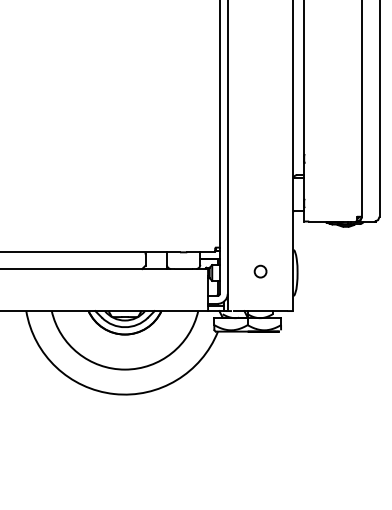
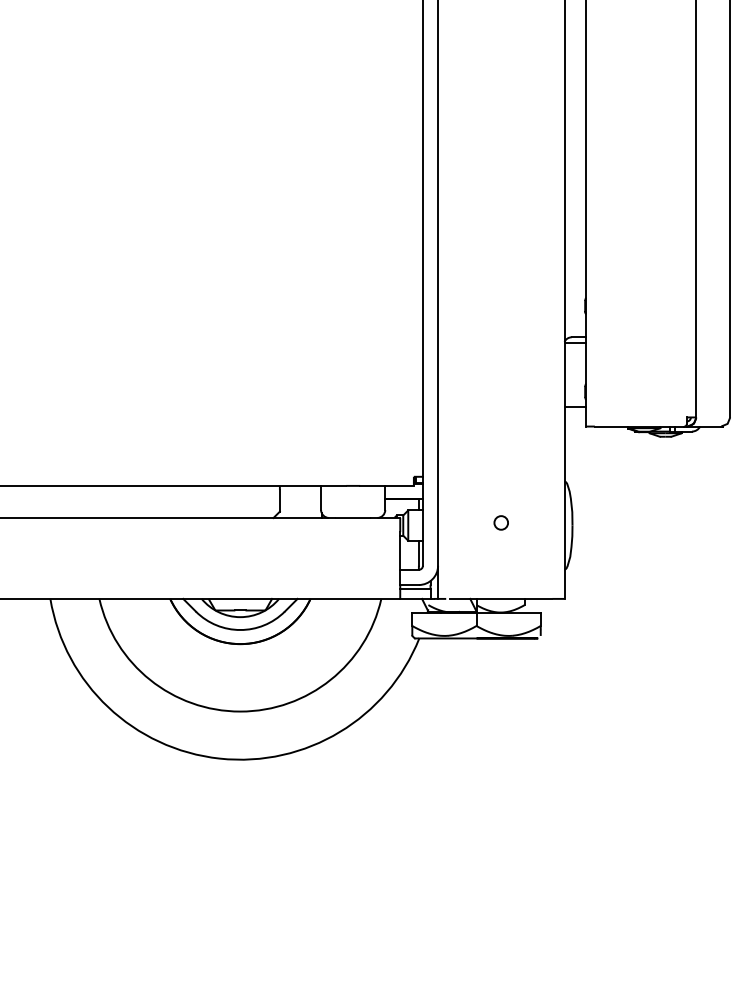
circle: (260, 271) -> (501, 522), size x0.6

